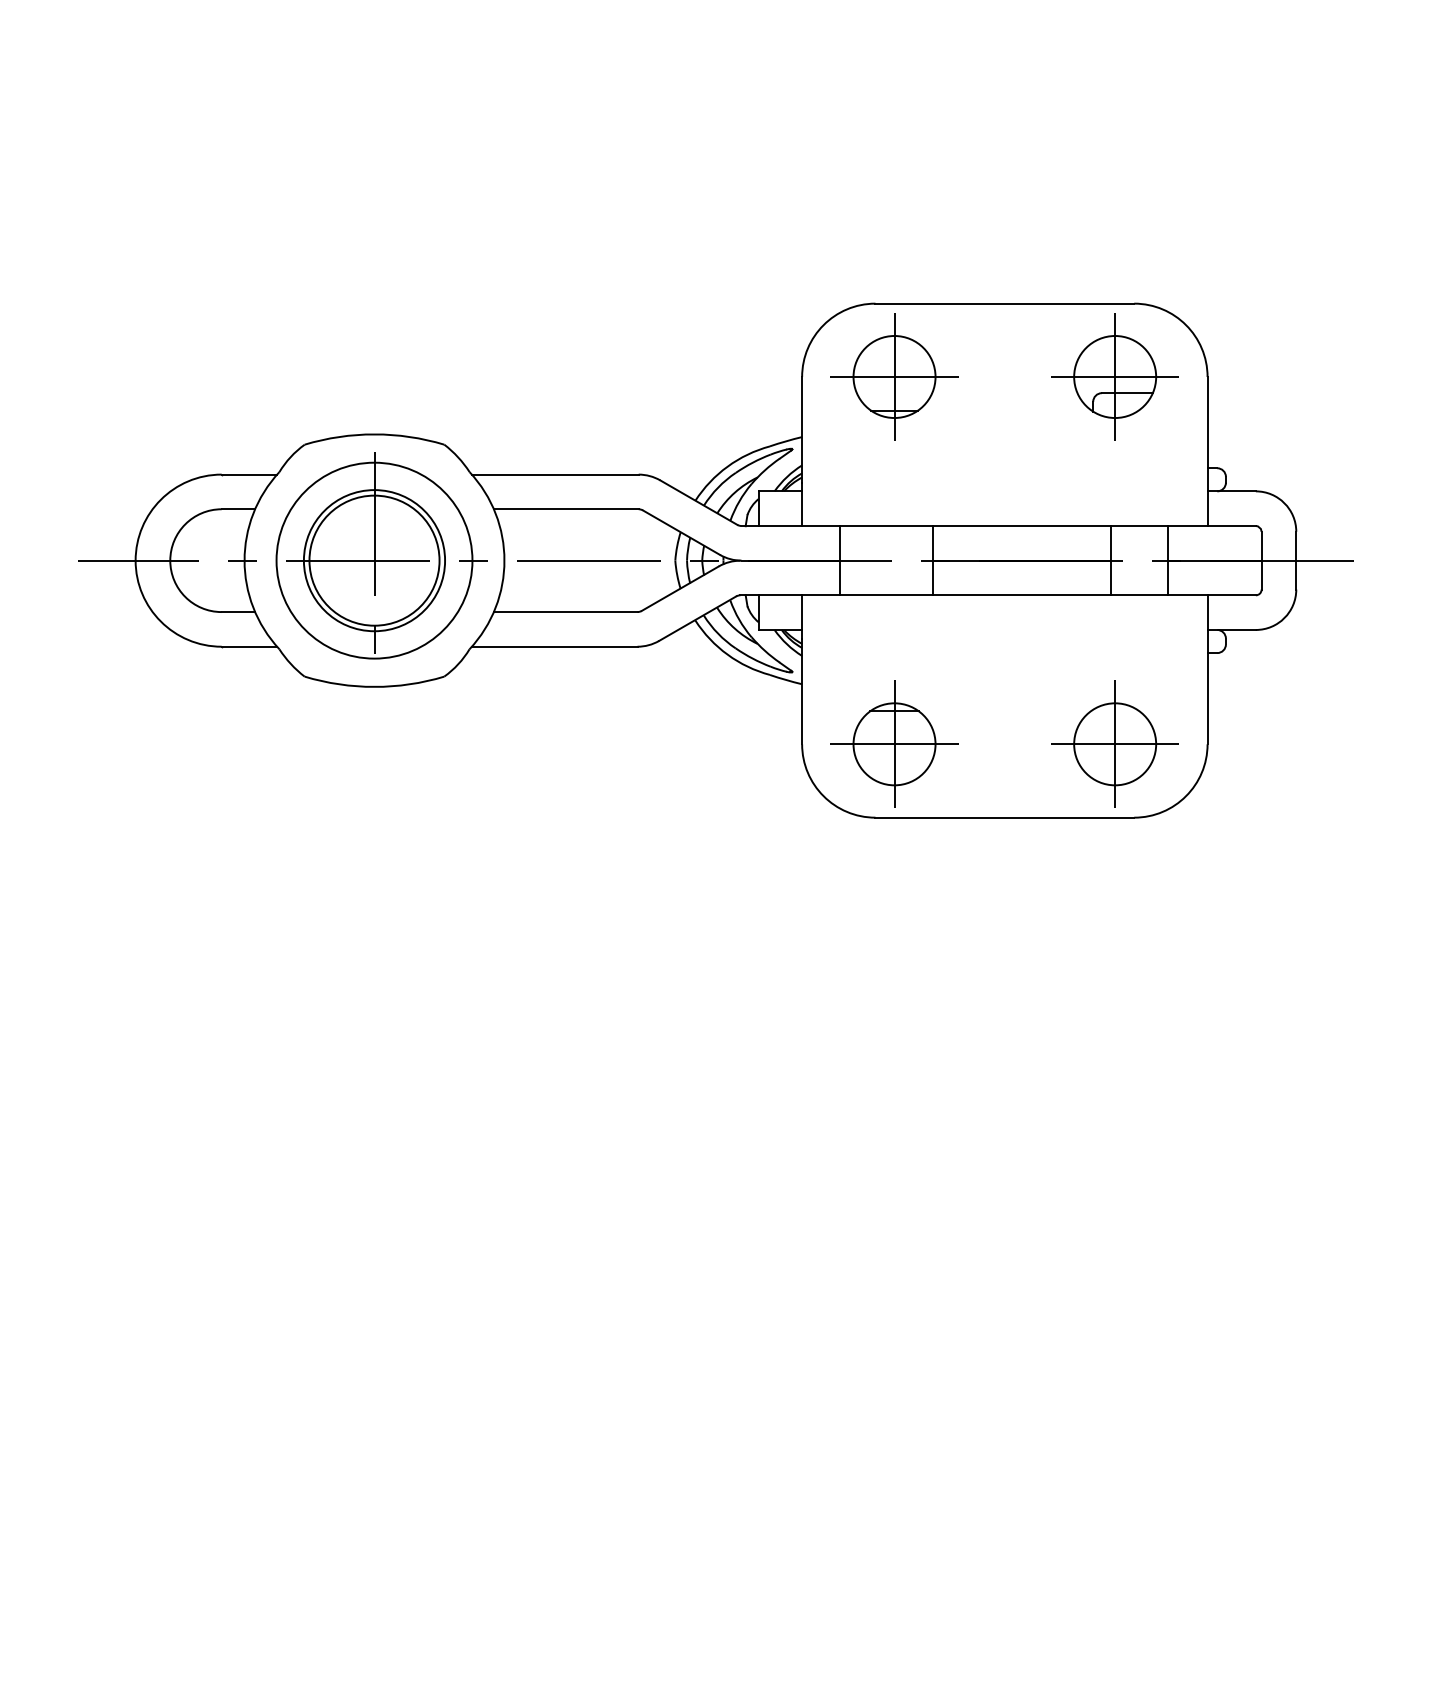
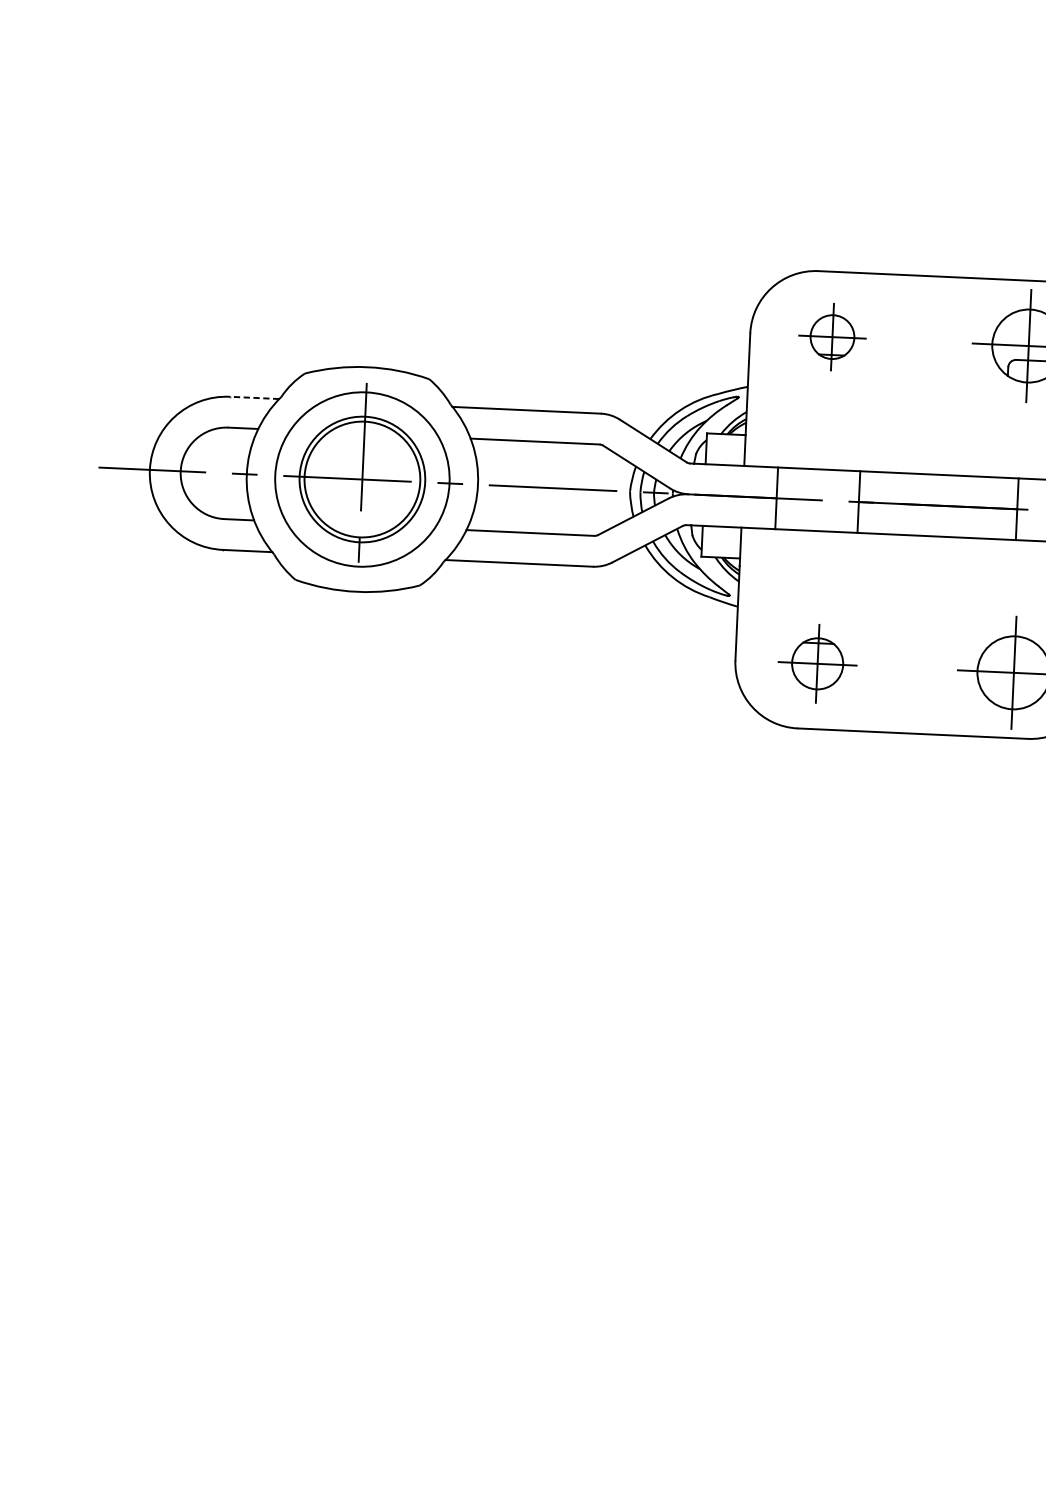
part: (894, 376) -> (832, 336), size x0.6
line: (249, 474) -> (254, 397), solid -> dashed
part: (894, 743) -> (817, 663), size x0.7

